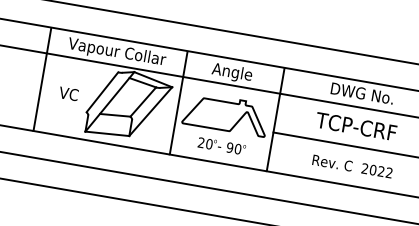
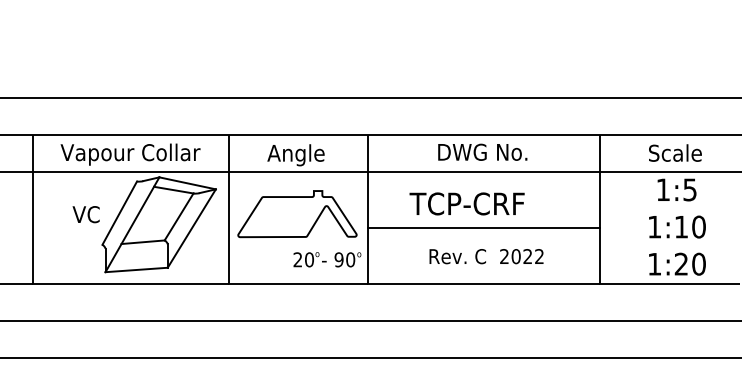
text: (68, 93) -> (85, 214), moved
text: (355, 126) -> (466, 203), moved
text: (221, 146) -> (327, 259), moved

